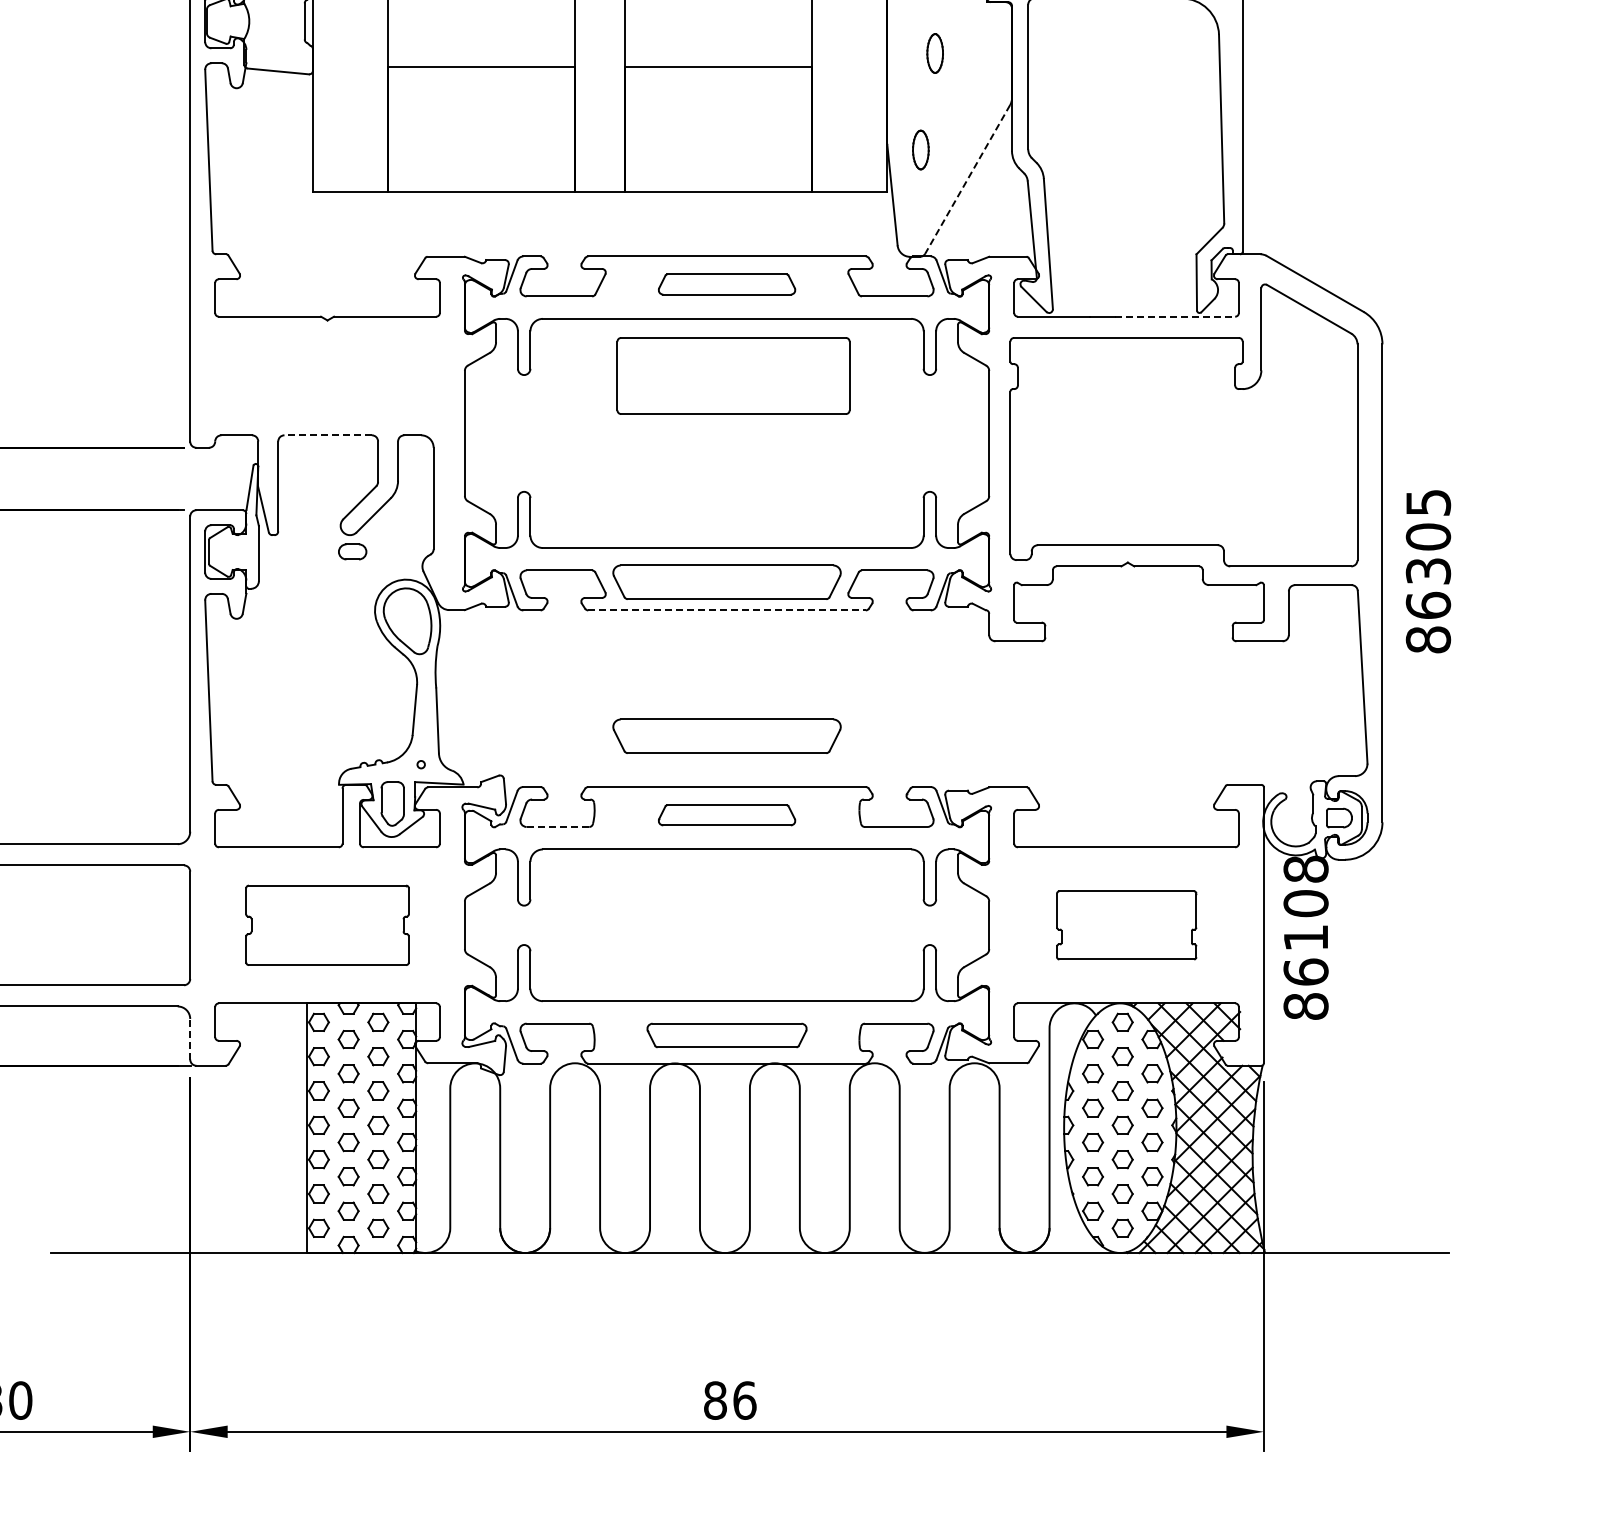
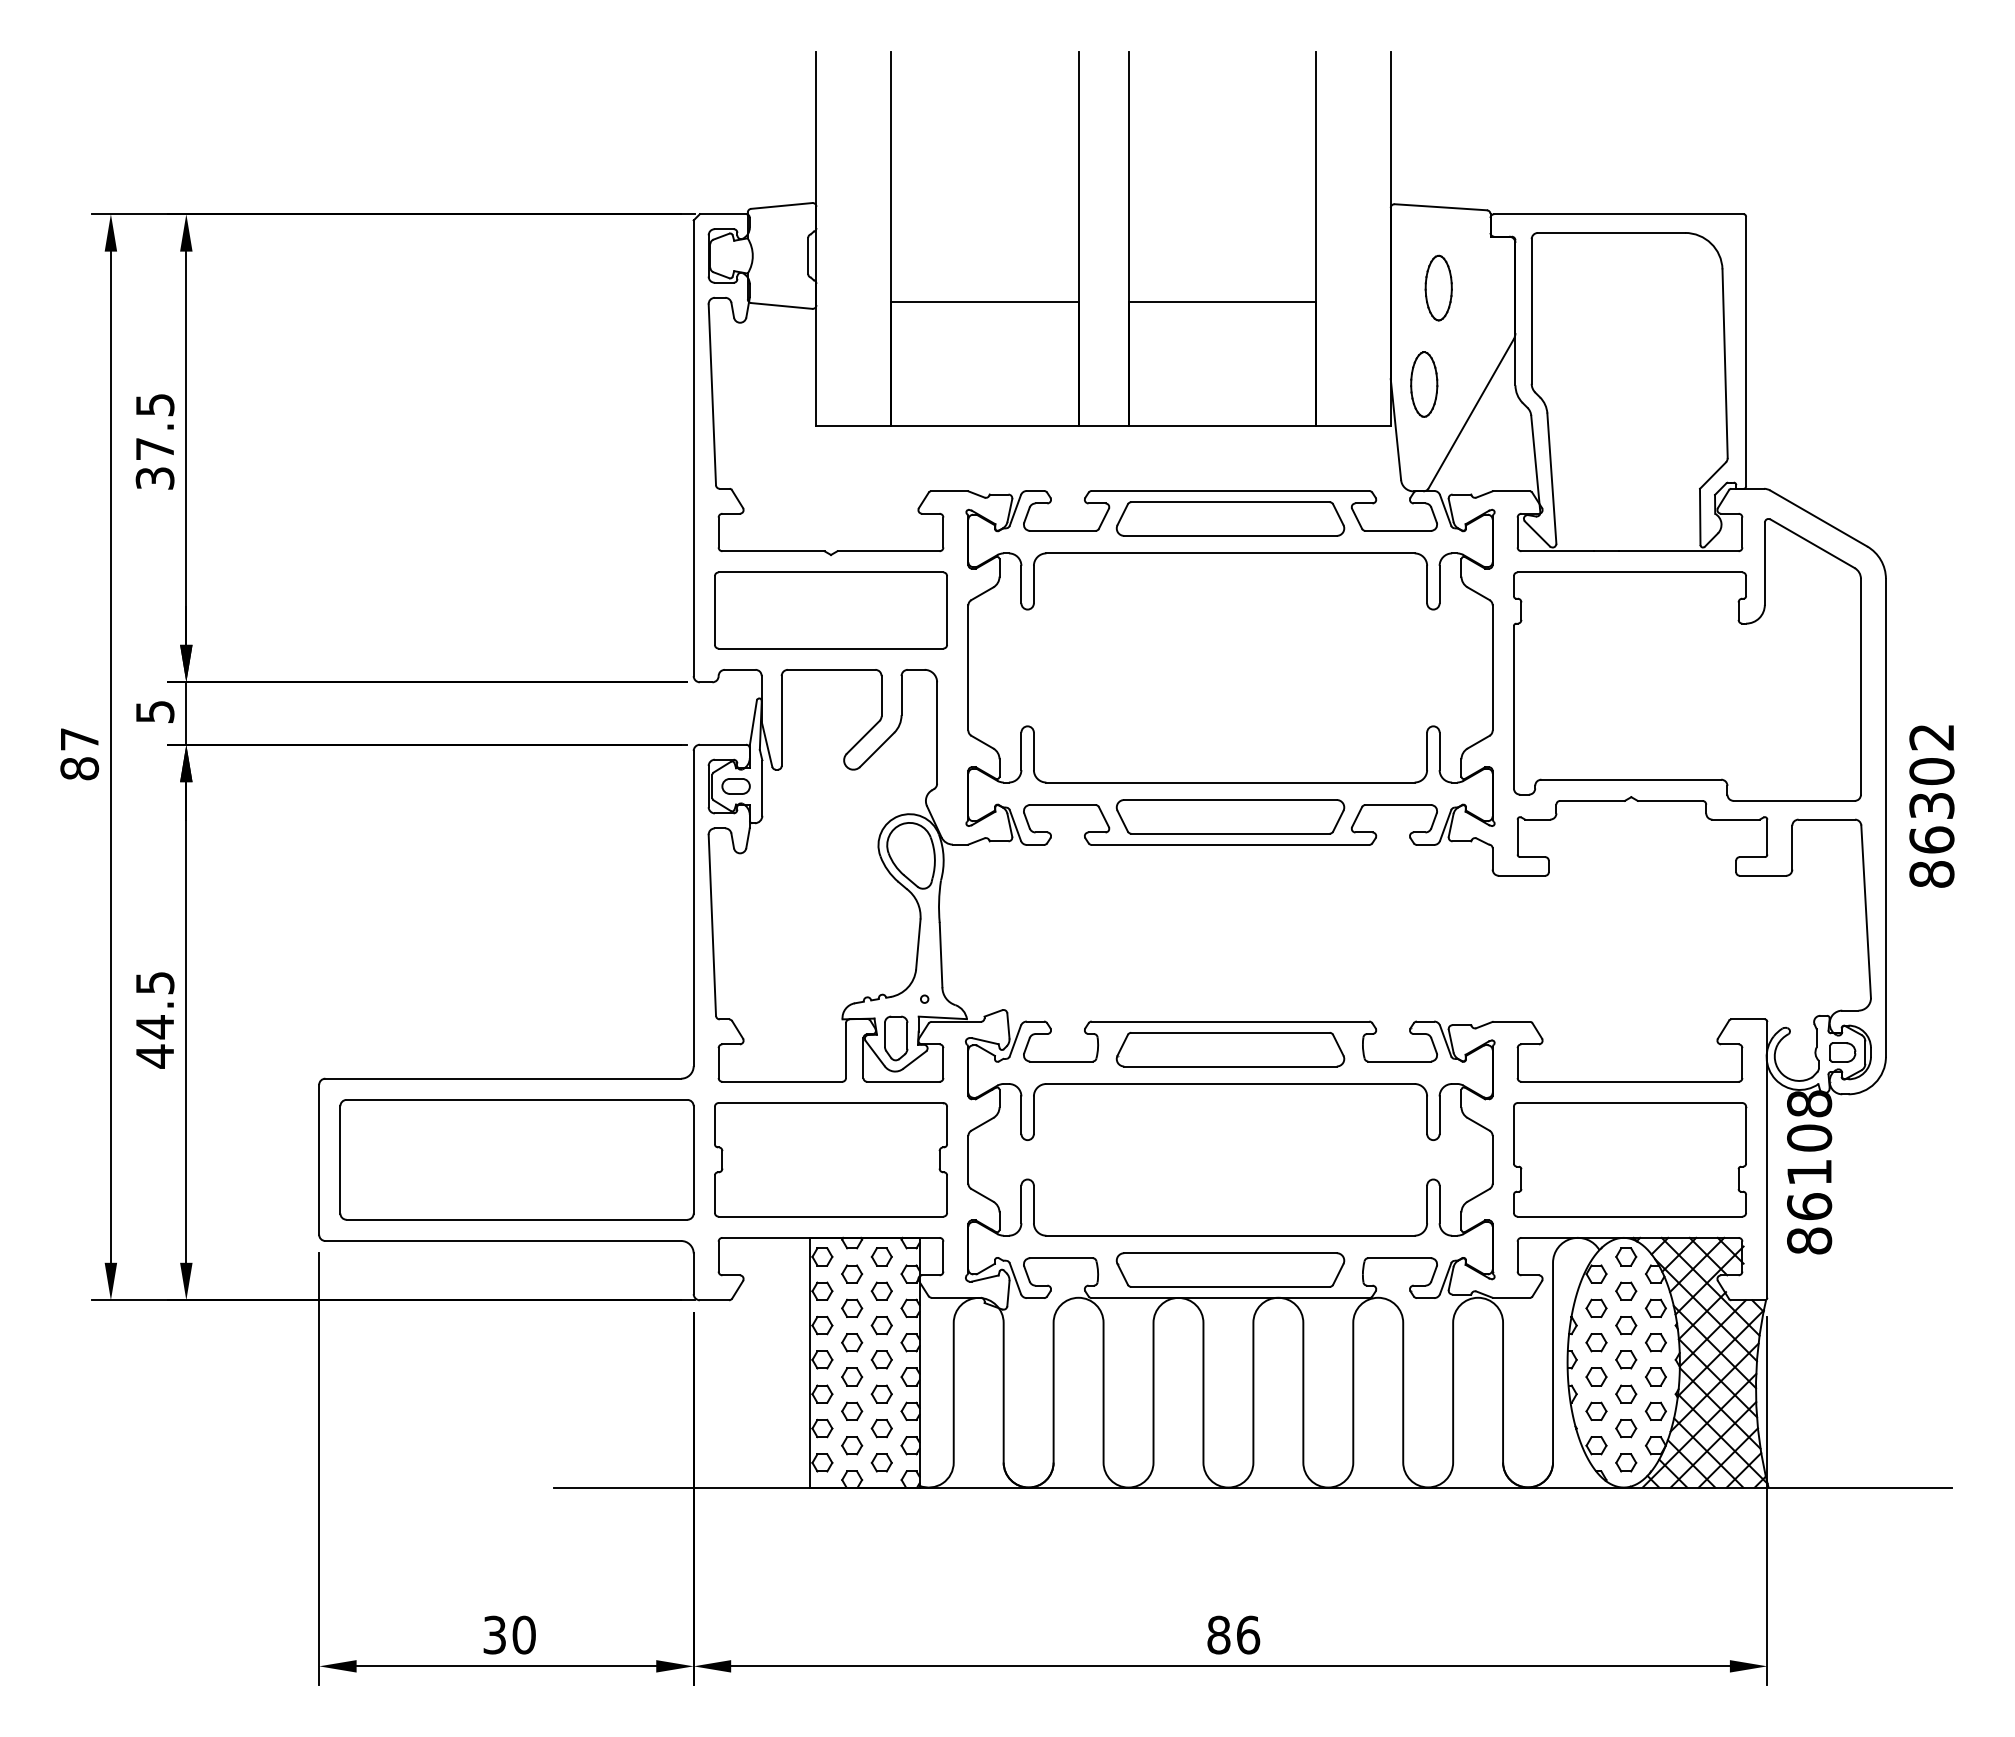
part: (935, 52) -> (1438, 287), size x1.67
part: (921, 149) -> (1424, 384), size x1.67
line: (968, 178) -> (1471, 413), dashed -> solid
part: (727, 283) -> (1230, 518), size x1.67
line: (1175, 316) -> (1678, 551), dashed -> solid
part: (733, 375) -> (830, 610), moved
line: (328, 434) -> (831, 669), dashed -> solid
text: (1428, 502) -> (1931, 737), 86305 -> 86302
part: (352, 551) -> (735, 786), moved
line: (727, 609) -> (1230, 844), dashed -> solid
part: (727, 735) -> (1230, 970), removed
part: (727, 814) -> (1230, 1049), size x1.67
line: (558, 826) -> (1061, 1061), dashed -> solid
part: (327, 924) -> (830, 1159), size x1.43
part: (1127, 924) -> (1630, 1159), size x1.67
part: (727, 1034) -> (1230, 1269), size x1.43
line: (190, 1038) -> (693, 1273), dashed -> solid

